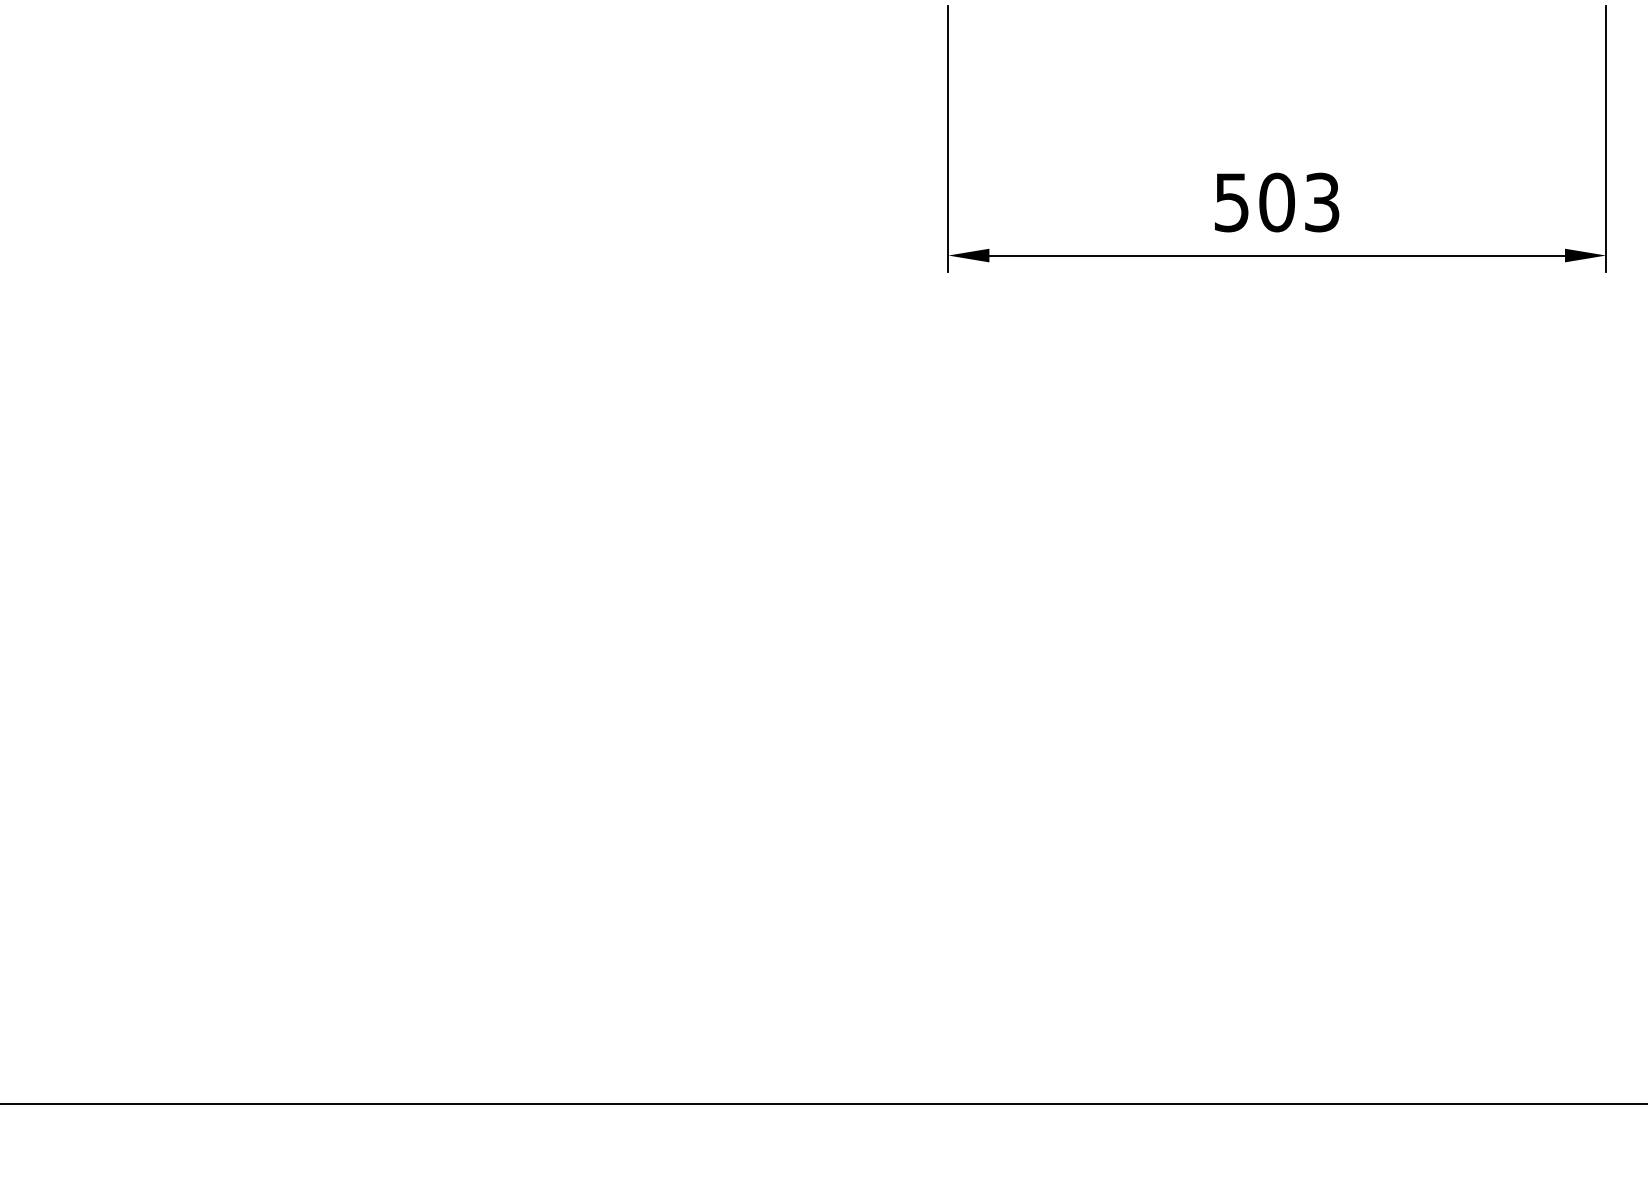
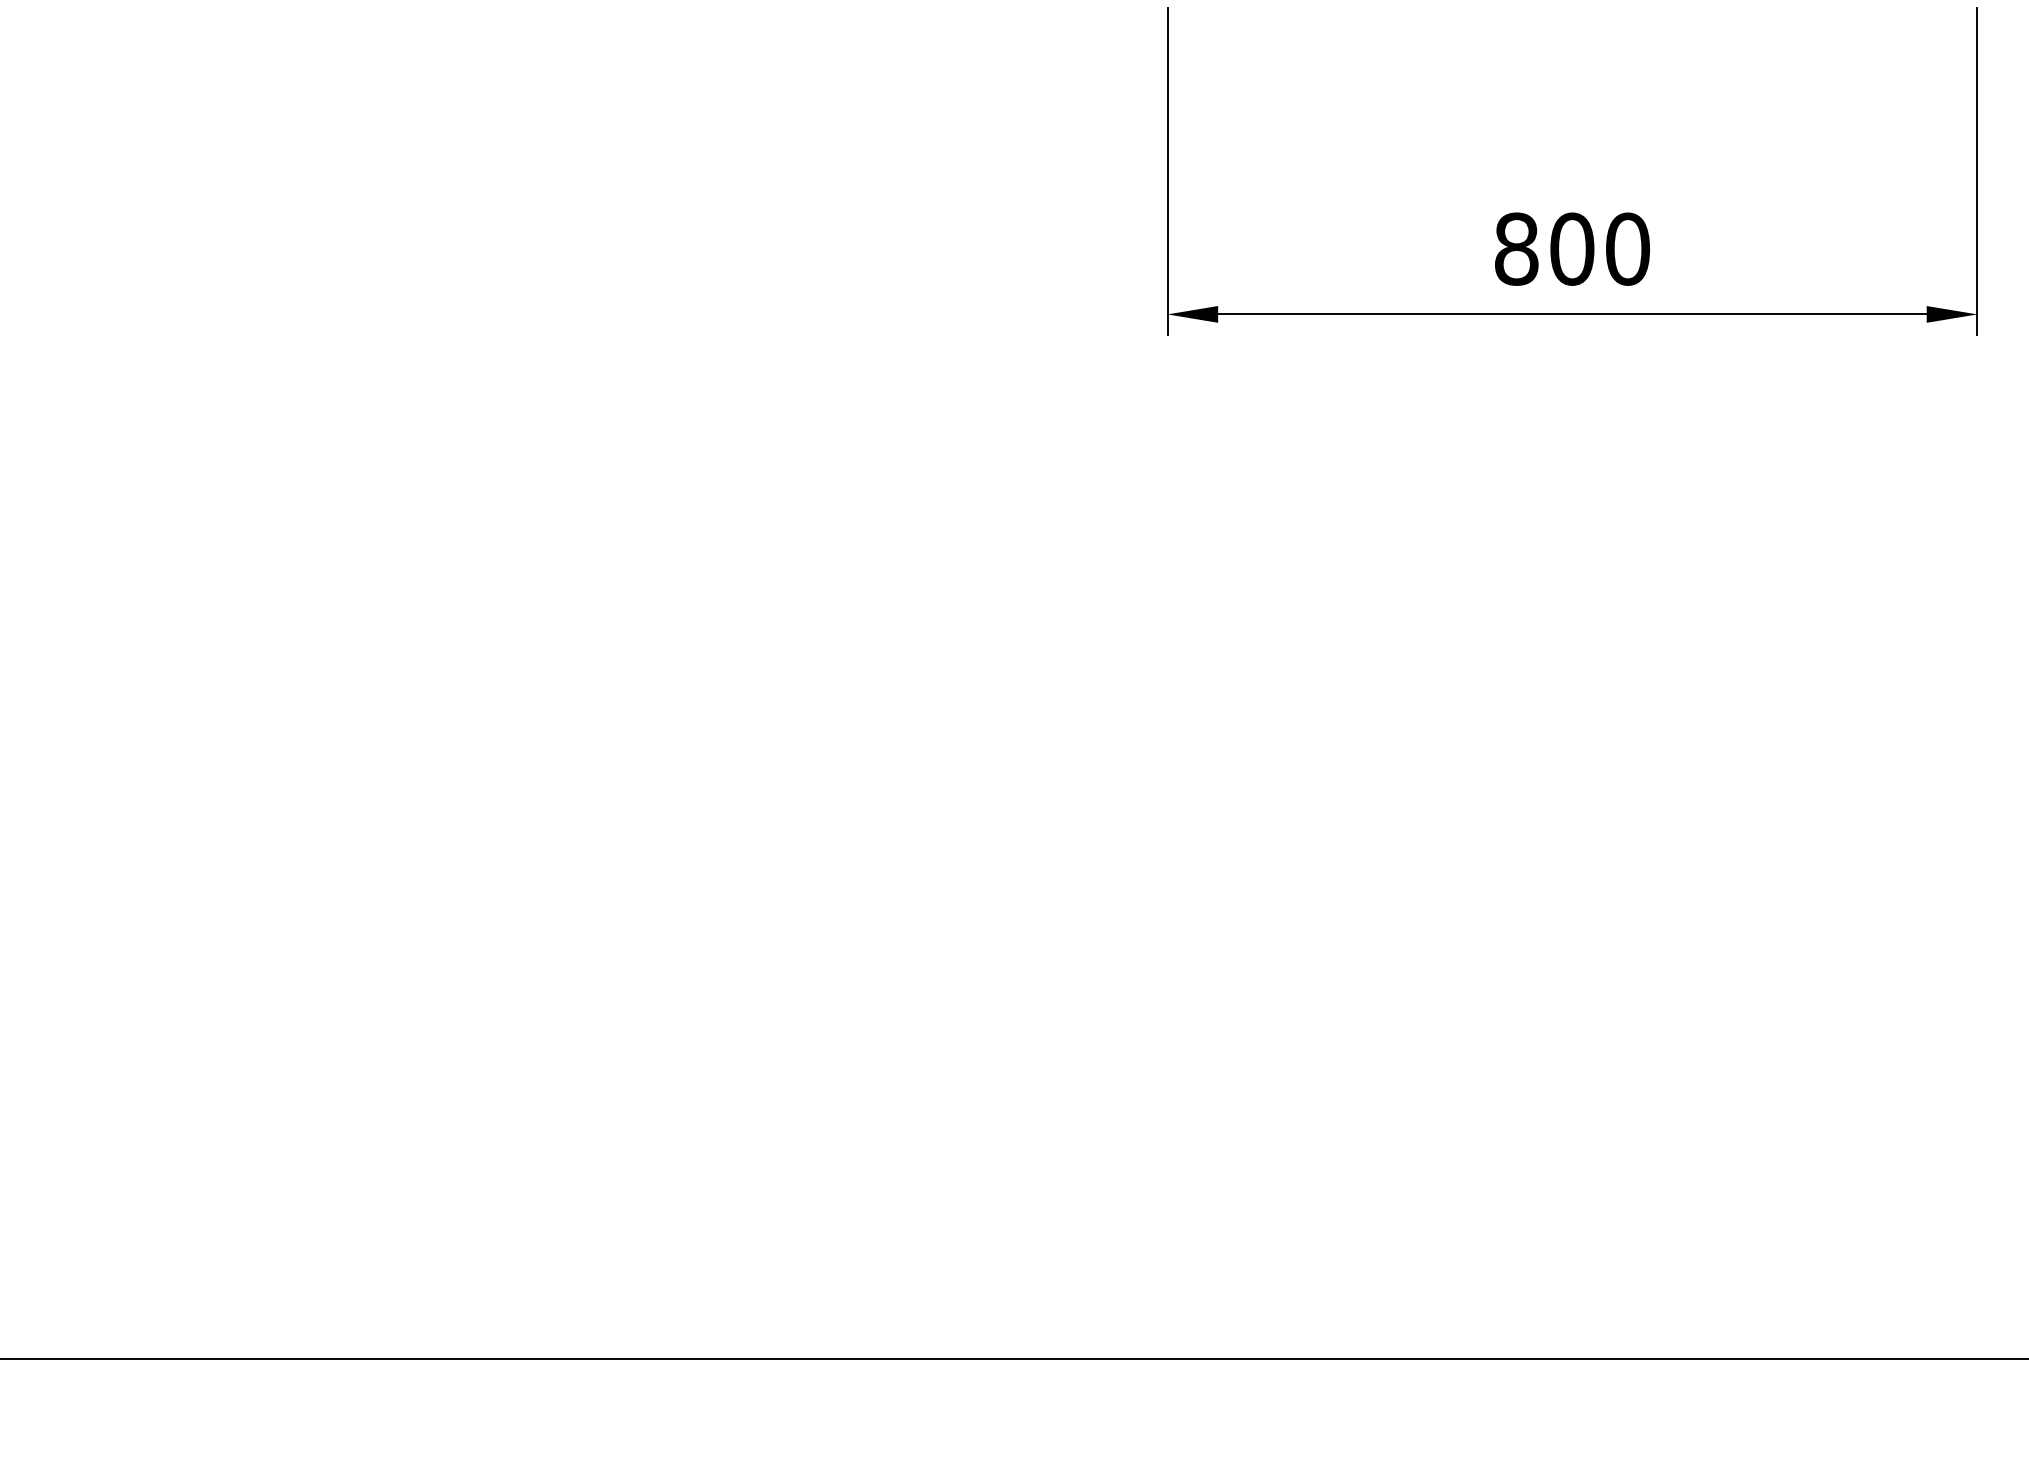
text: (1277, 202) -> (1572, 248), 503 -> 800

